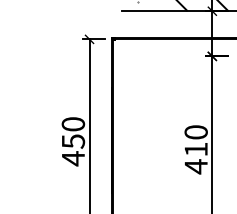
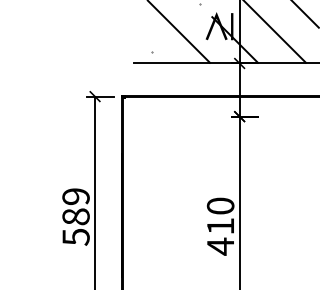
text: (72, 142) -> (75, 217), 450 -> 589

